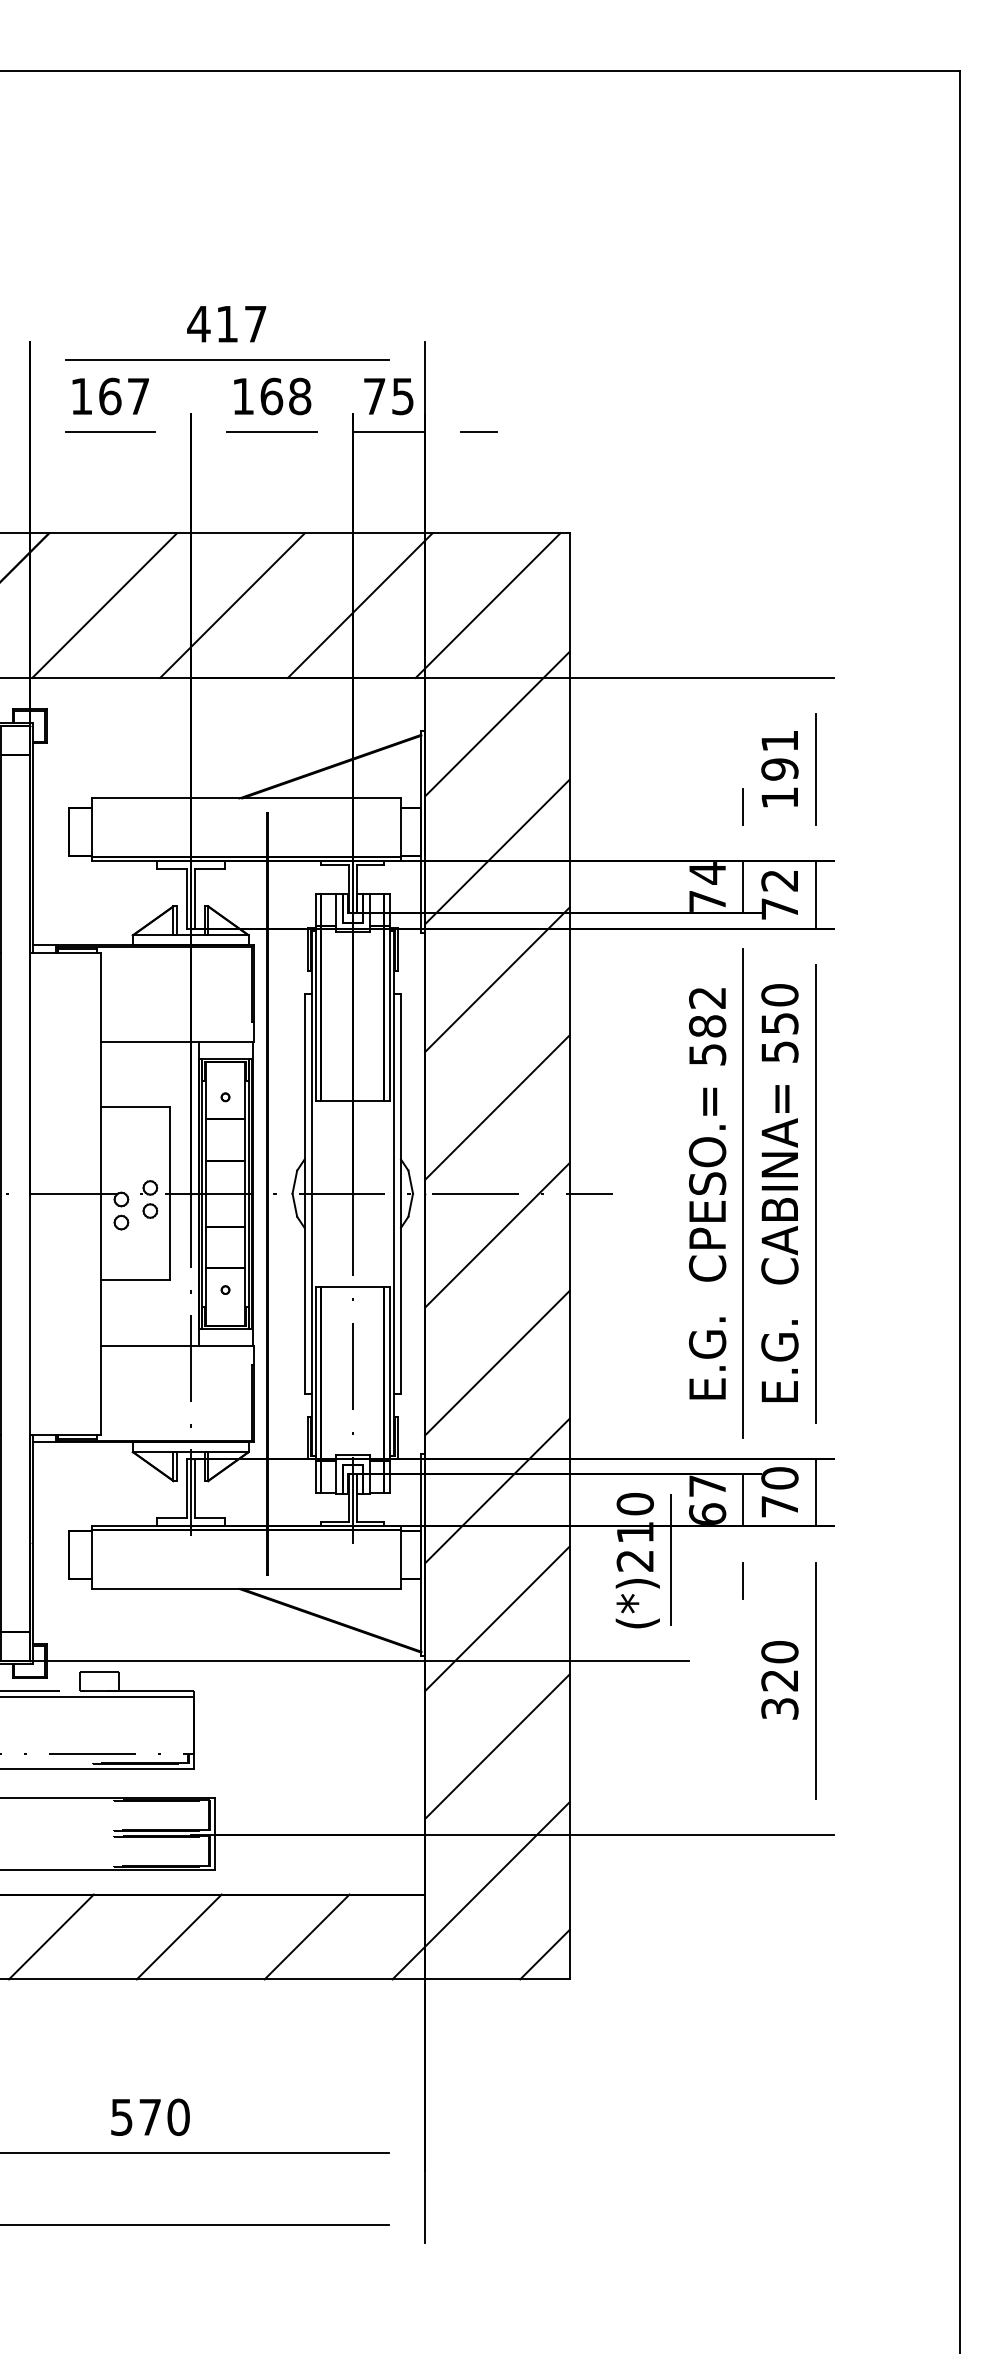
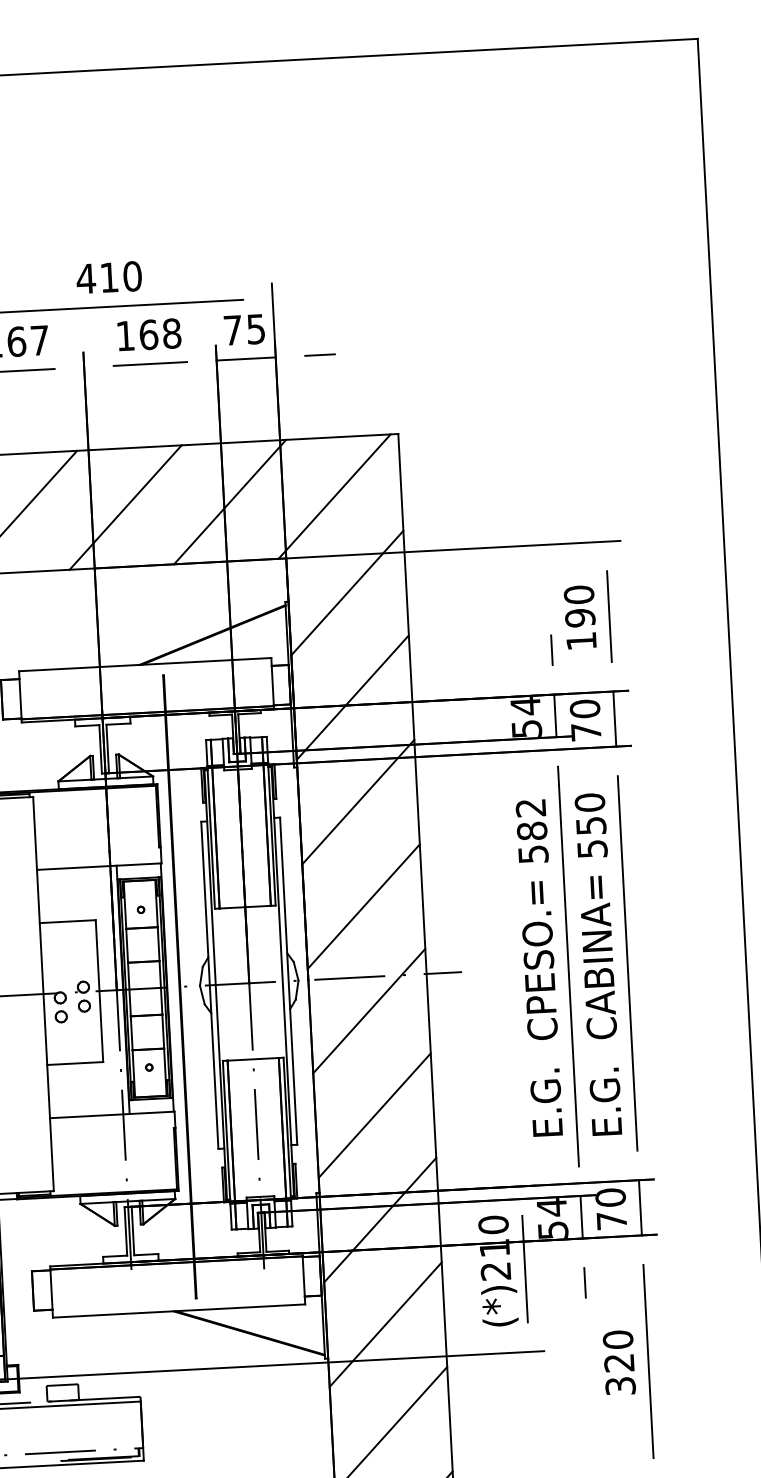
text: (255, 323) -> (132, 275), 417 -> 410
text: (779, 740) -> (578, 594), 191 -> 190
text: (779, 880) -> (584, 708), 72 -> 70
text: (707, 901) -> (526, 729), 74 -> 54
text: (707, 1499) -> (552, 1218), 67 -> 54

